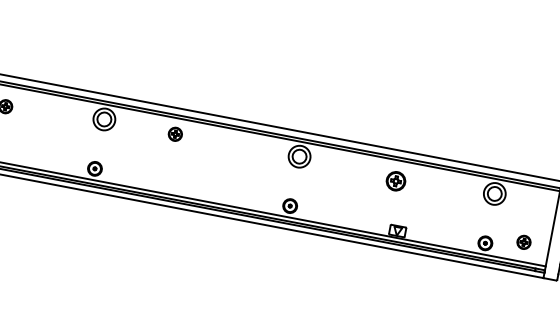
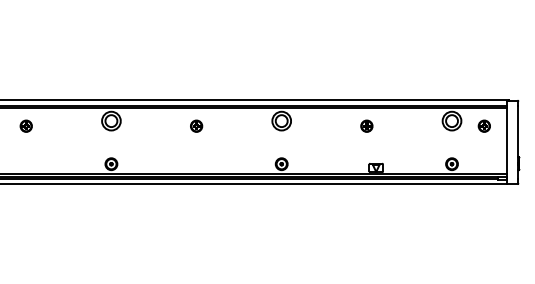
part: (175, 133) -> (196, 125), moved
part: (395, 180) -> (366, 125), size x0.71
part: (523, 241) -> (483, 125), moved

